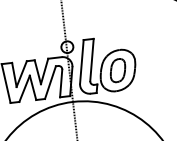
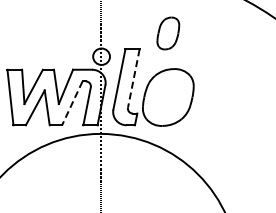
line: (91, 59) -> (133, 78), solid -> dashed
part: (118, 70) -> (168, 33), moved
line: (50, 82) -> (72, 103), solid -> dashed

